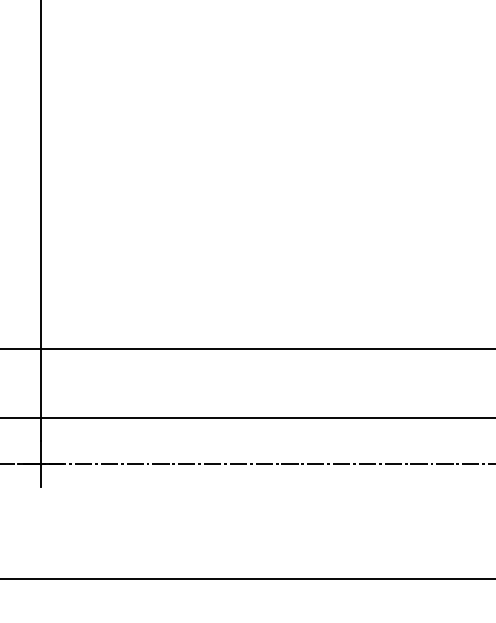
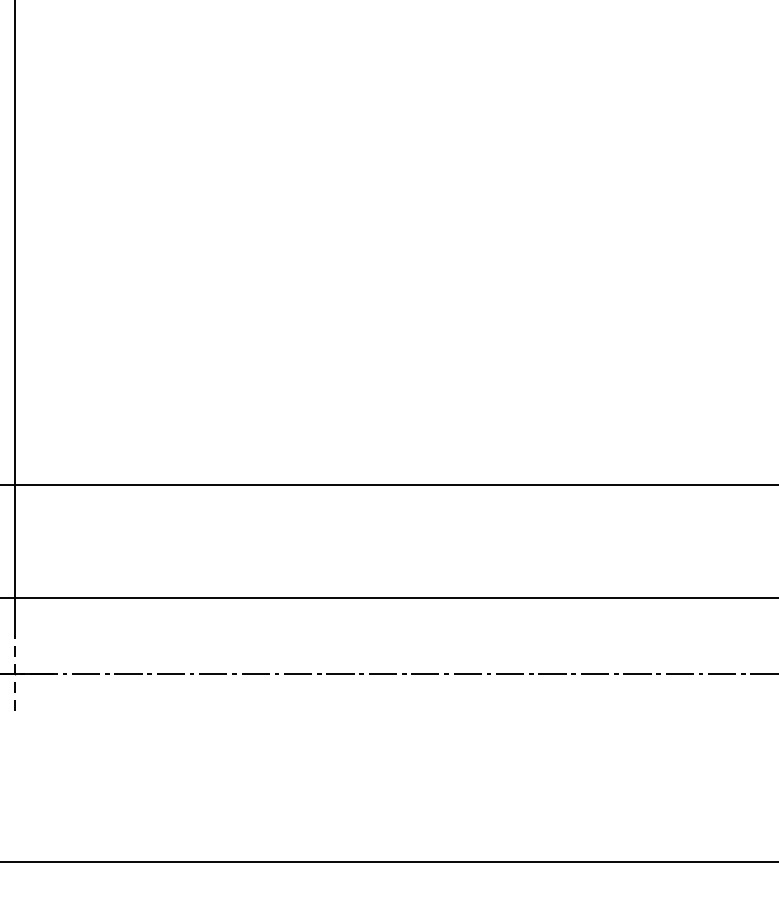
line: (40, 463) -> (15, 673), solid -> dashed

